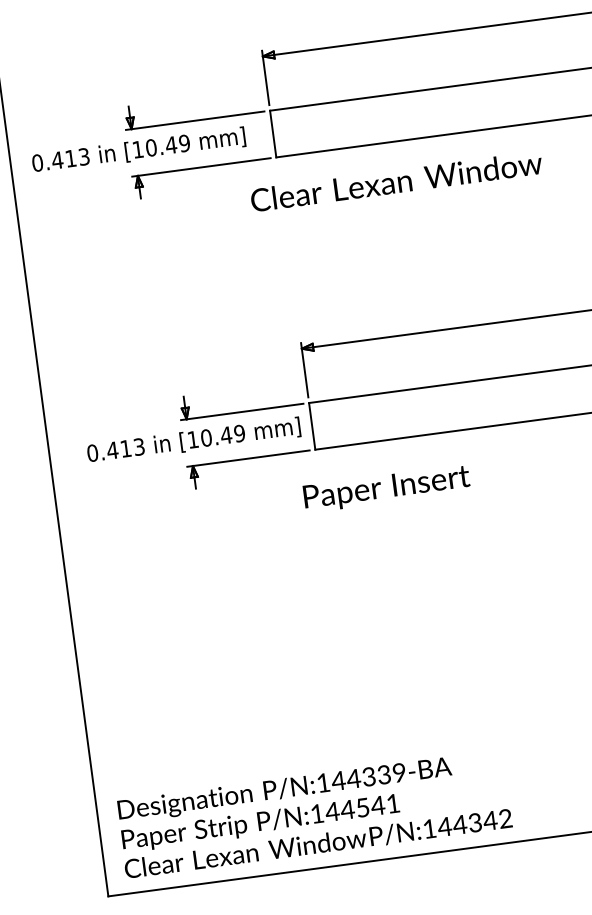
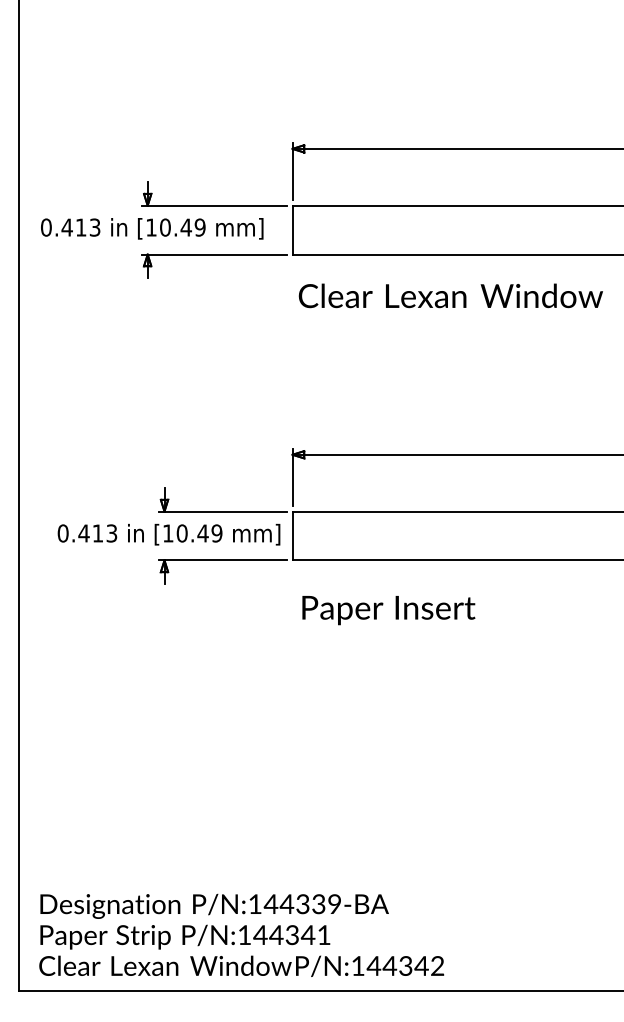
text: (396, 181) -> (450, 295), moved
text: (386, 488) -> (388, 610), moved
text: (361, 807) -> (291, 934), 144541 -> 144341

